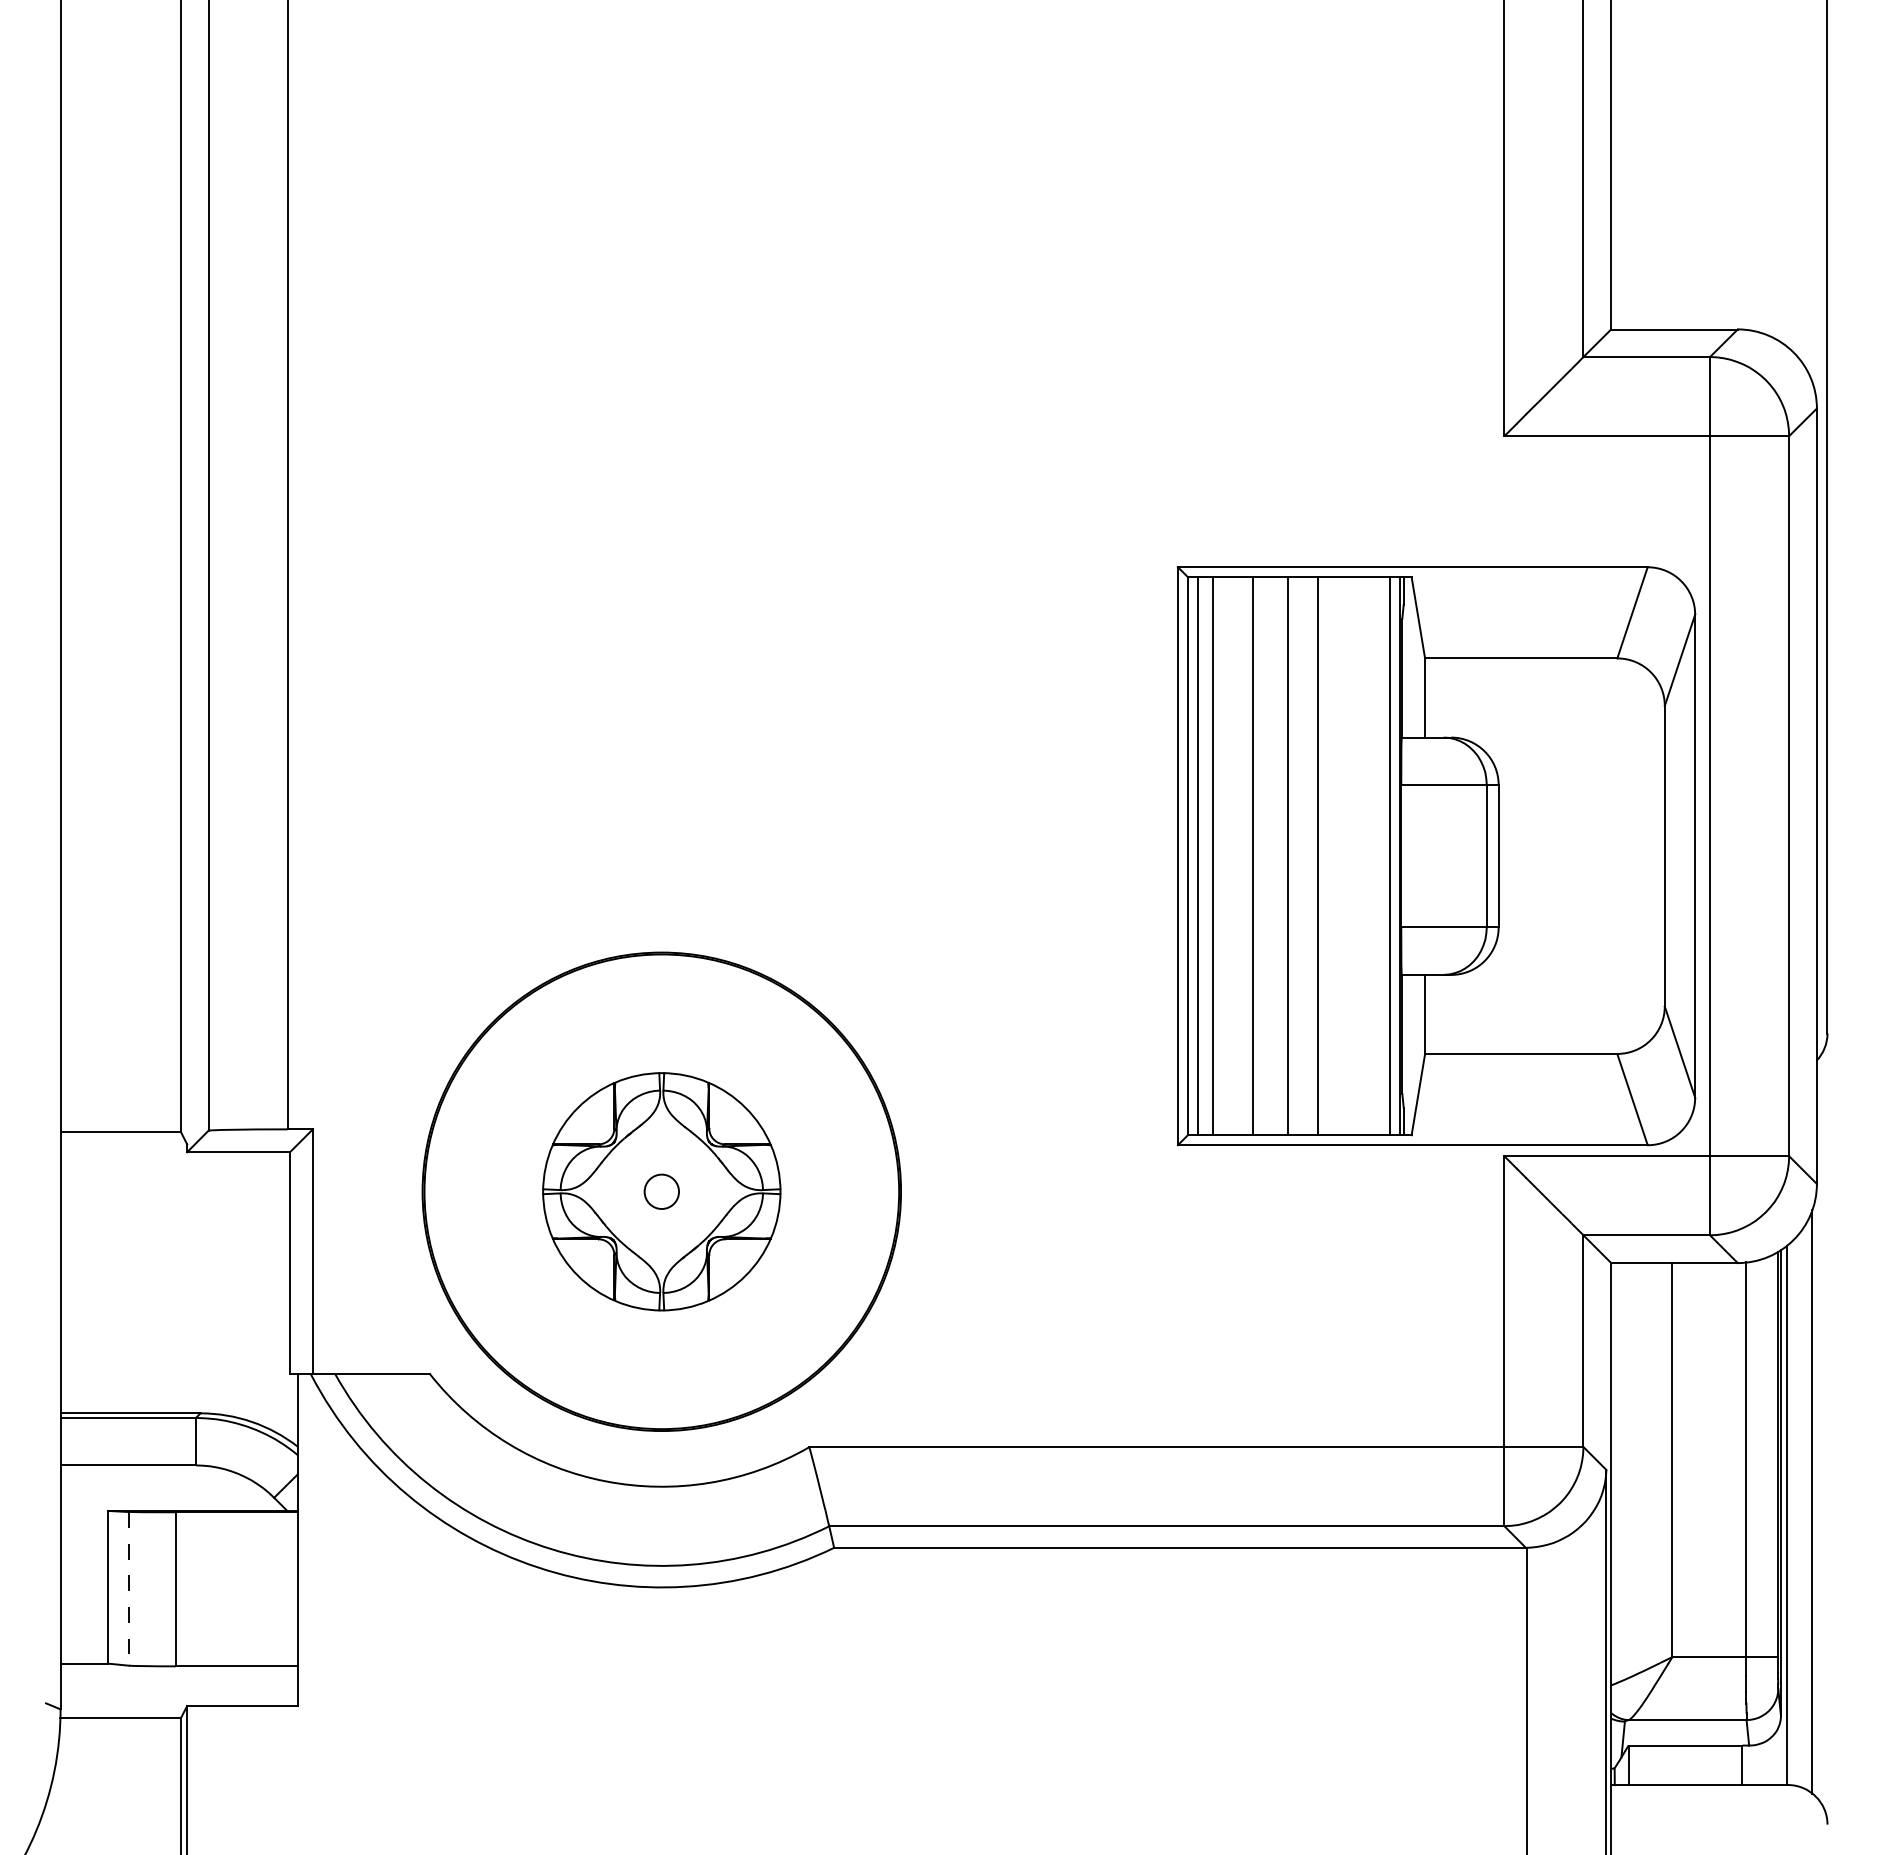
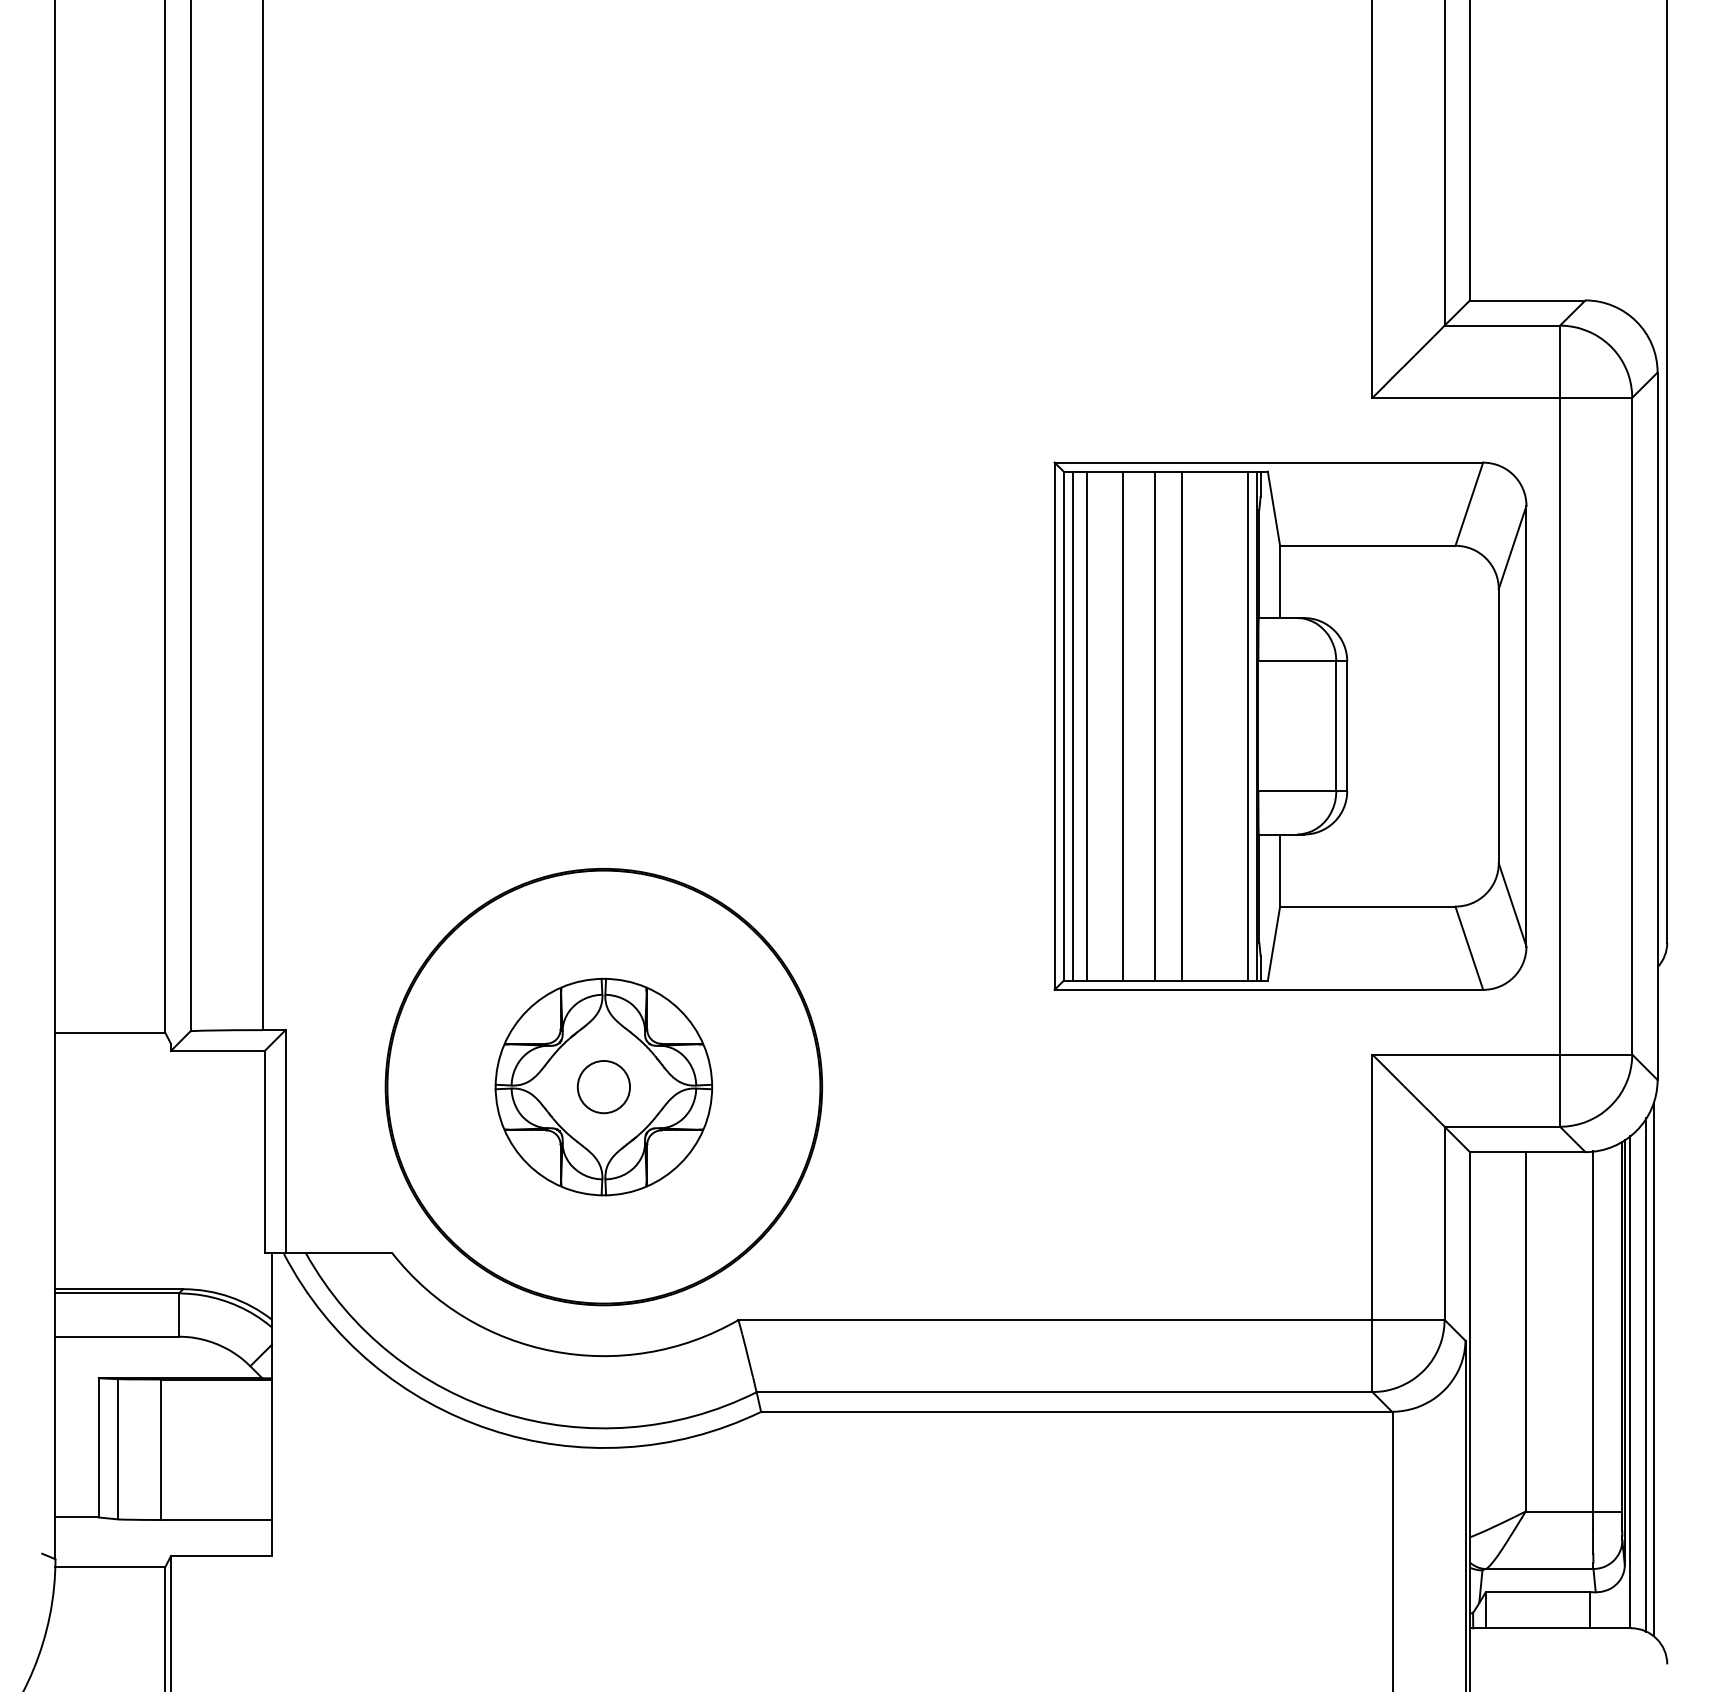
part: (1436, 856) -> (1290, 726), moved
circle: (661, 1191) -> (603, 1086), size x1.67
line: (1804, 1506) -> (1646, 1374), added
line: (128, 1588) -> (117, 1448), dashed -> solid

